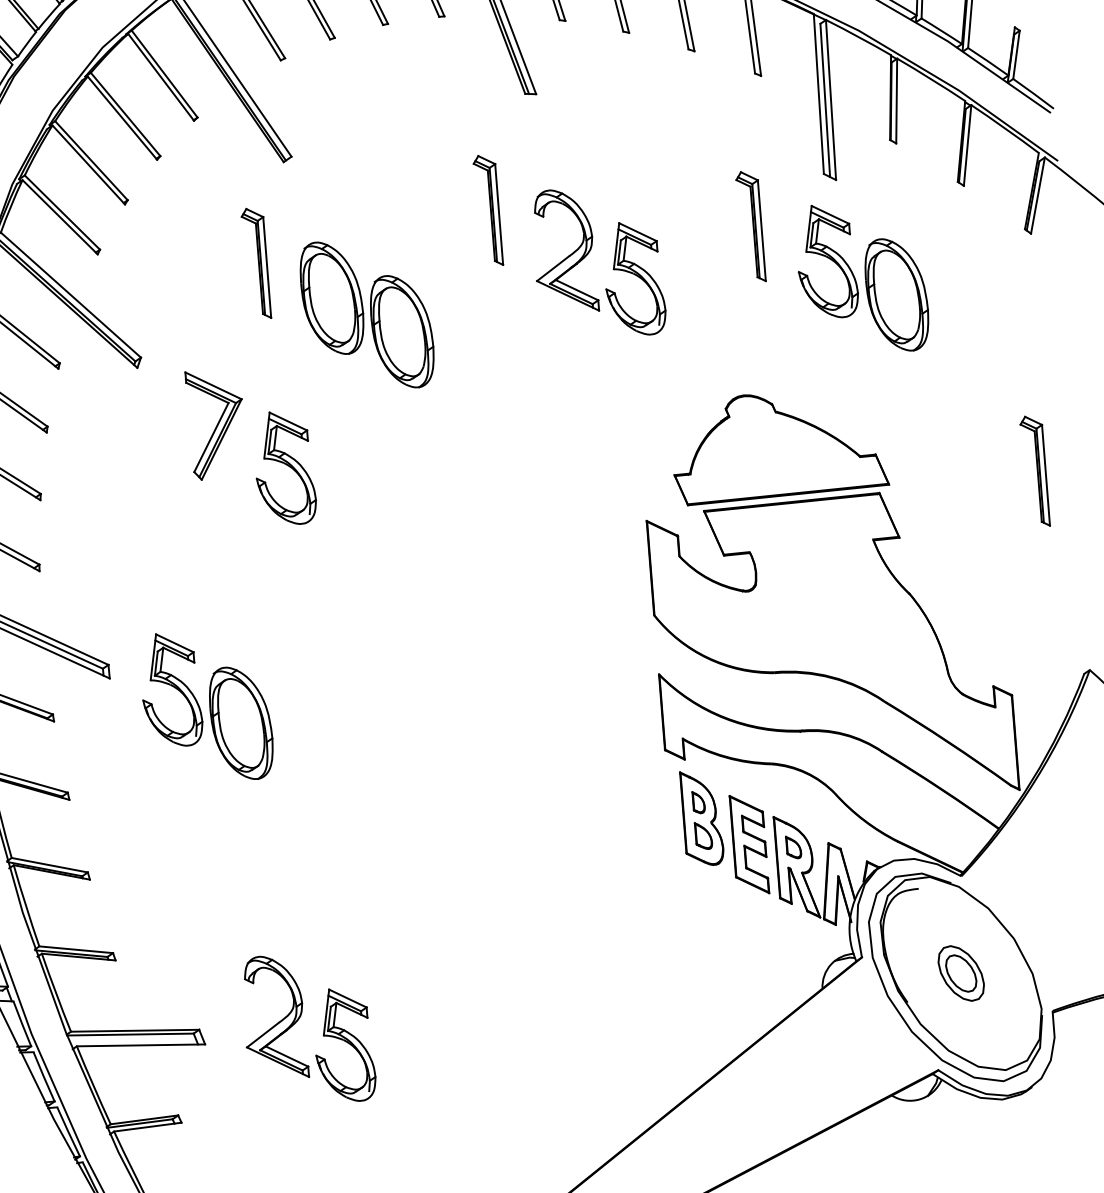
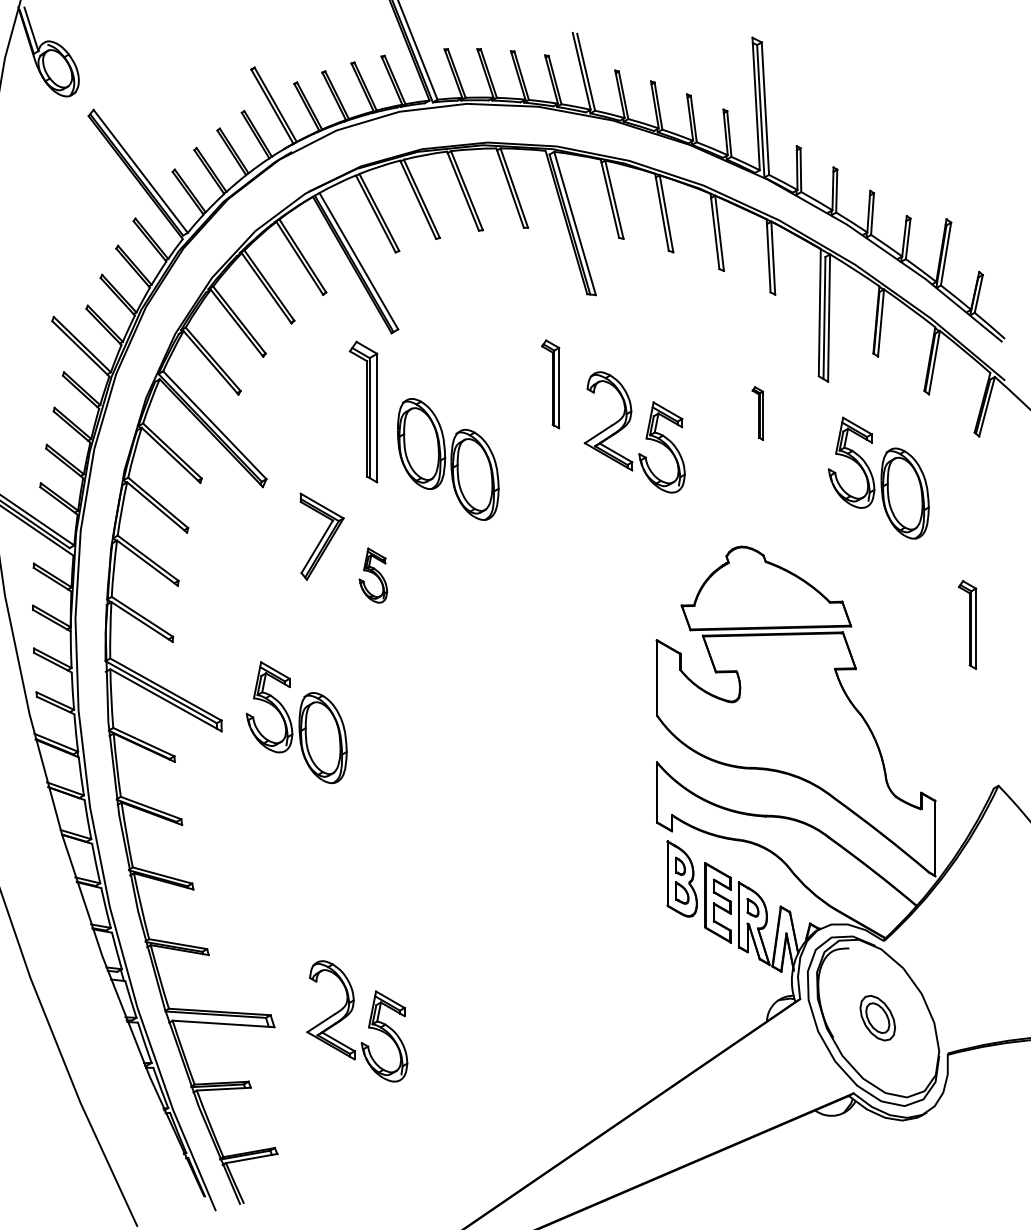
part: (750, 226) -> (757, 413), size x0.6
part: (256, 263) -> (363, 411), size x1.6
part: (861, 277) -> (878, 477), moved
part: (284, 467) -> (373, 575), size x0.6
part: (206, 706) -> (296, 722), moved

